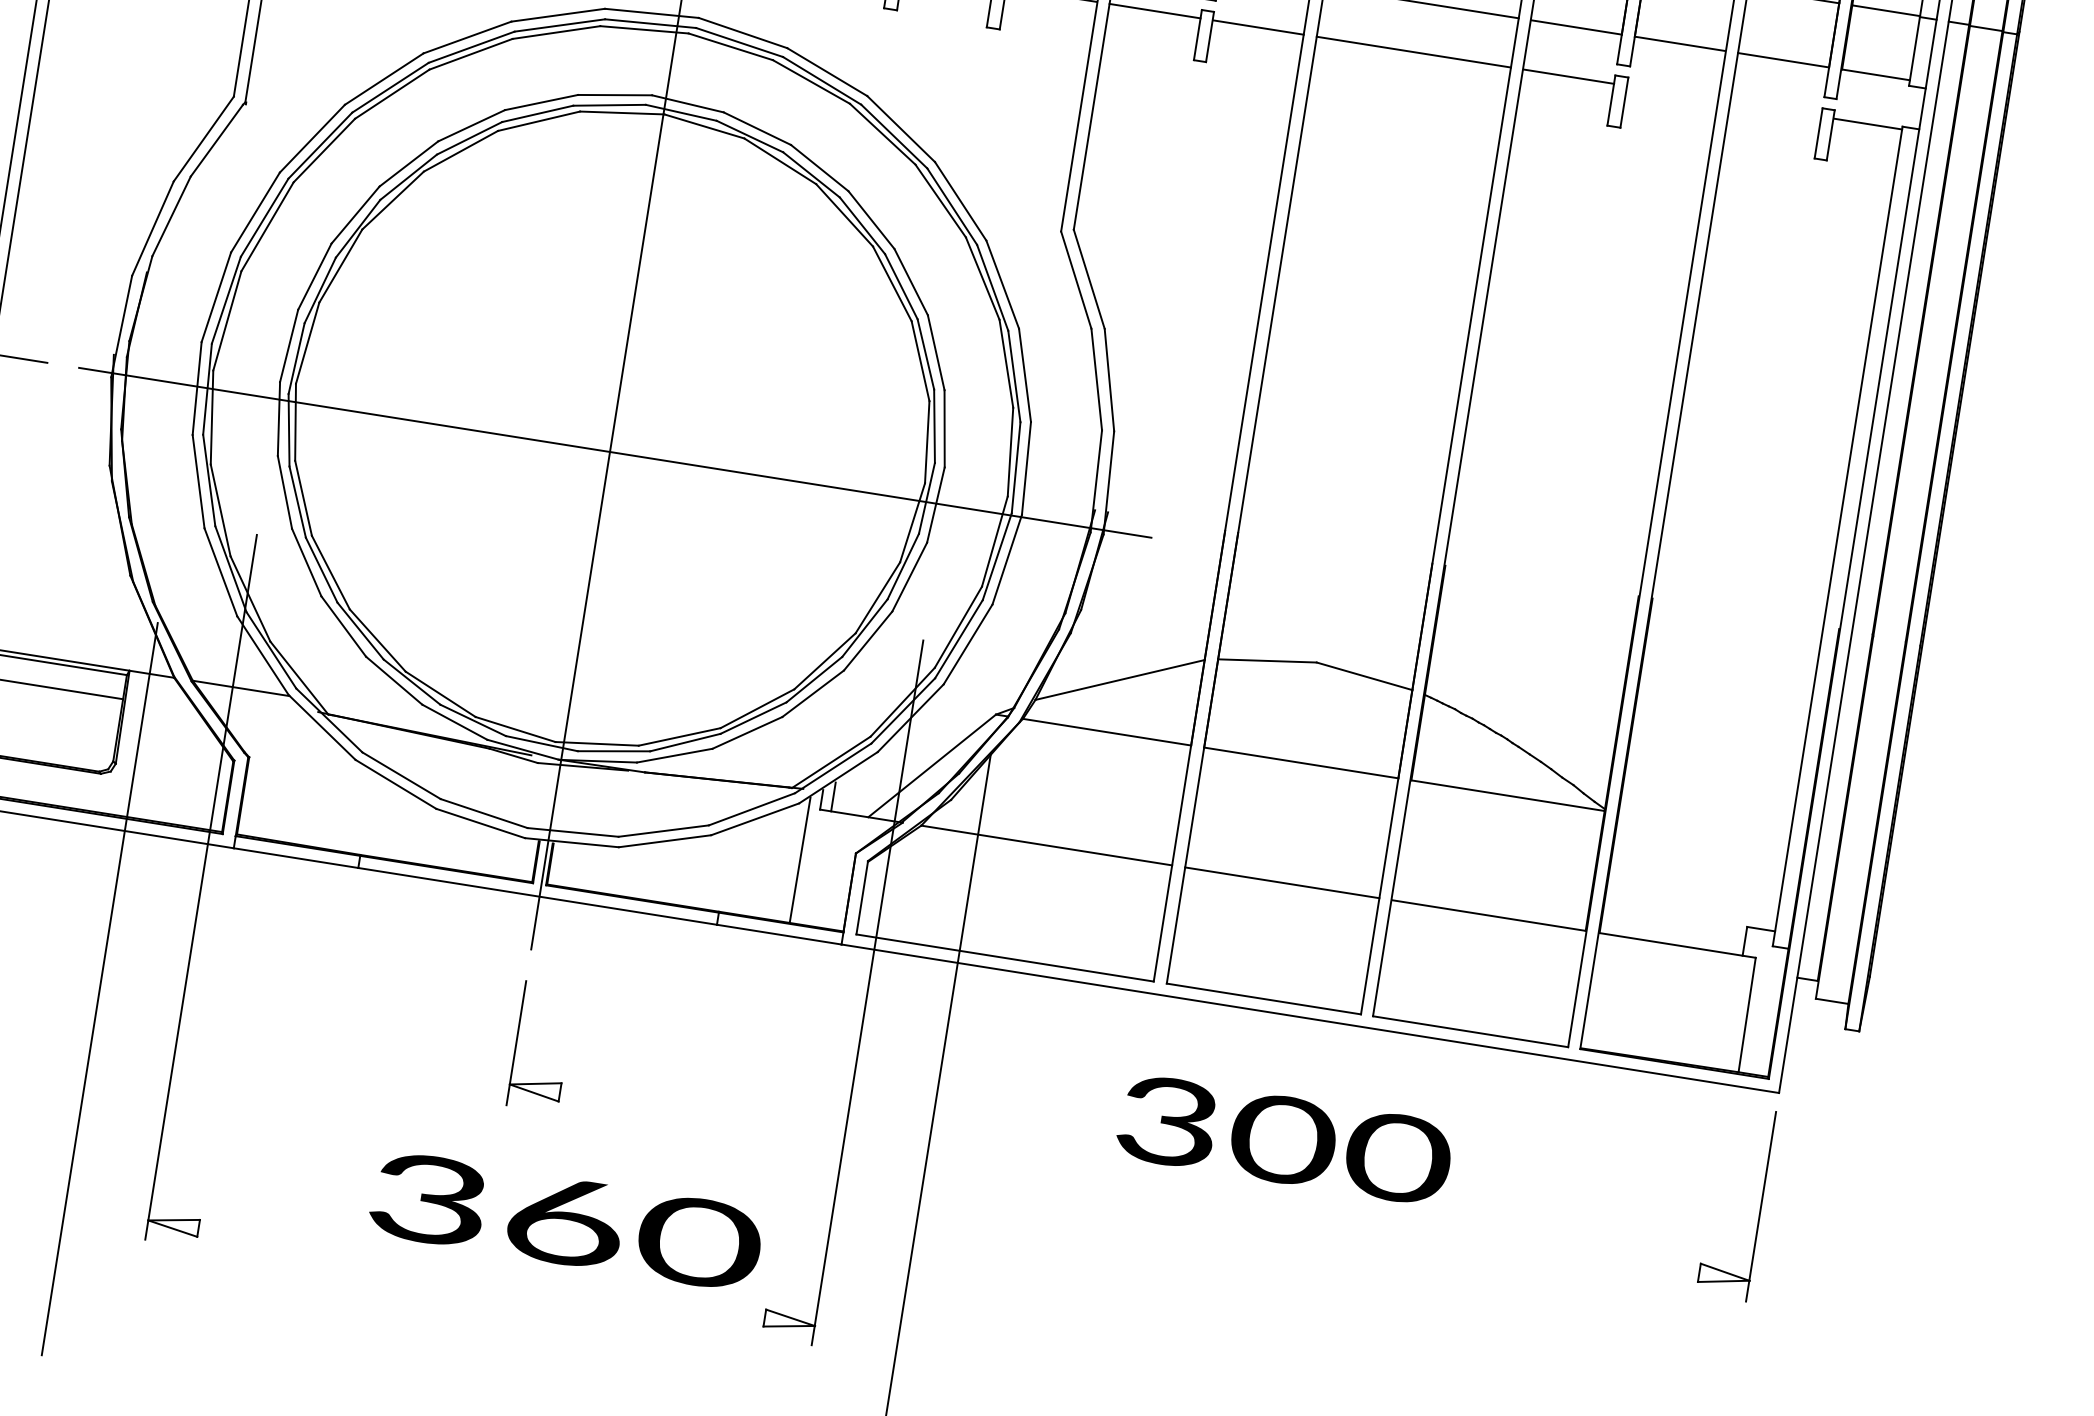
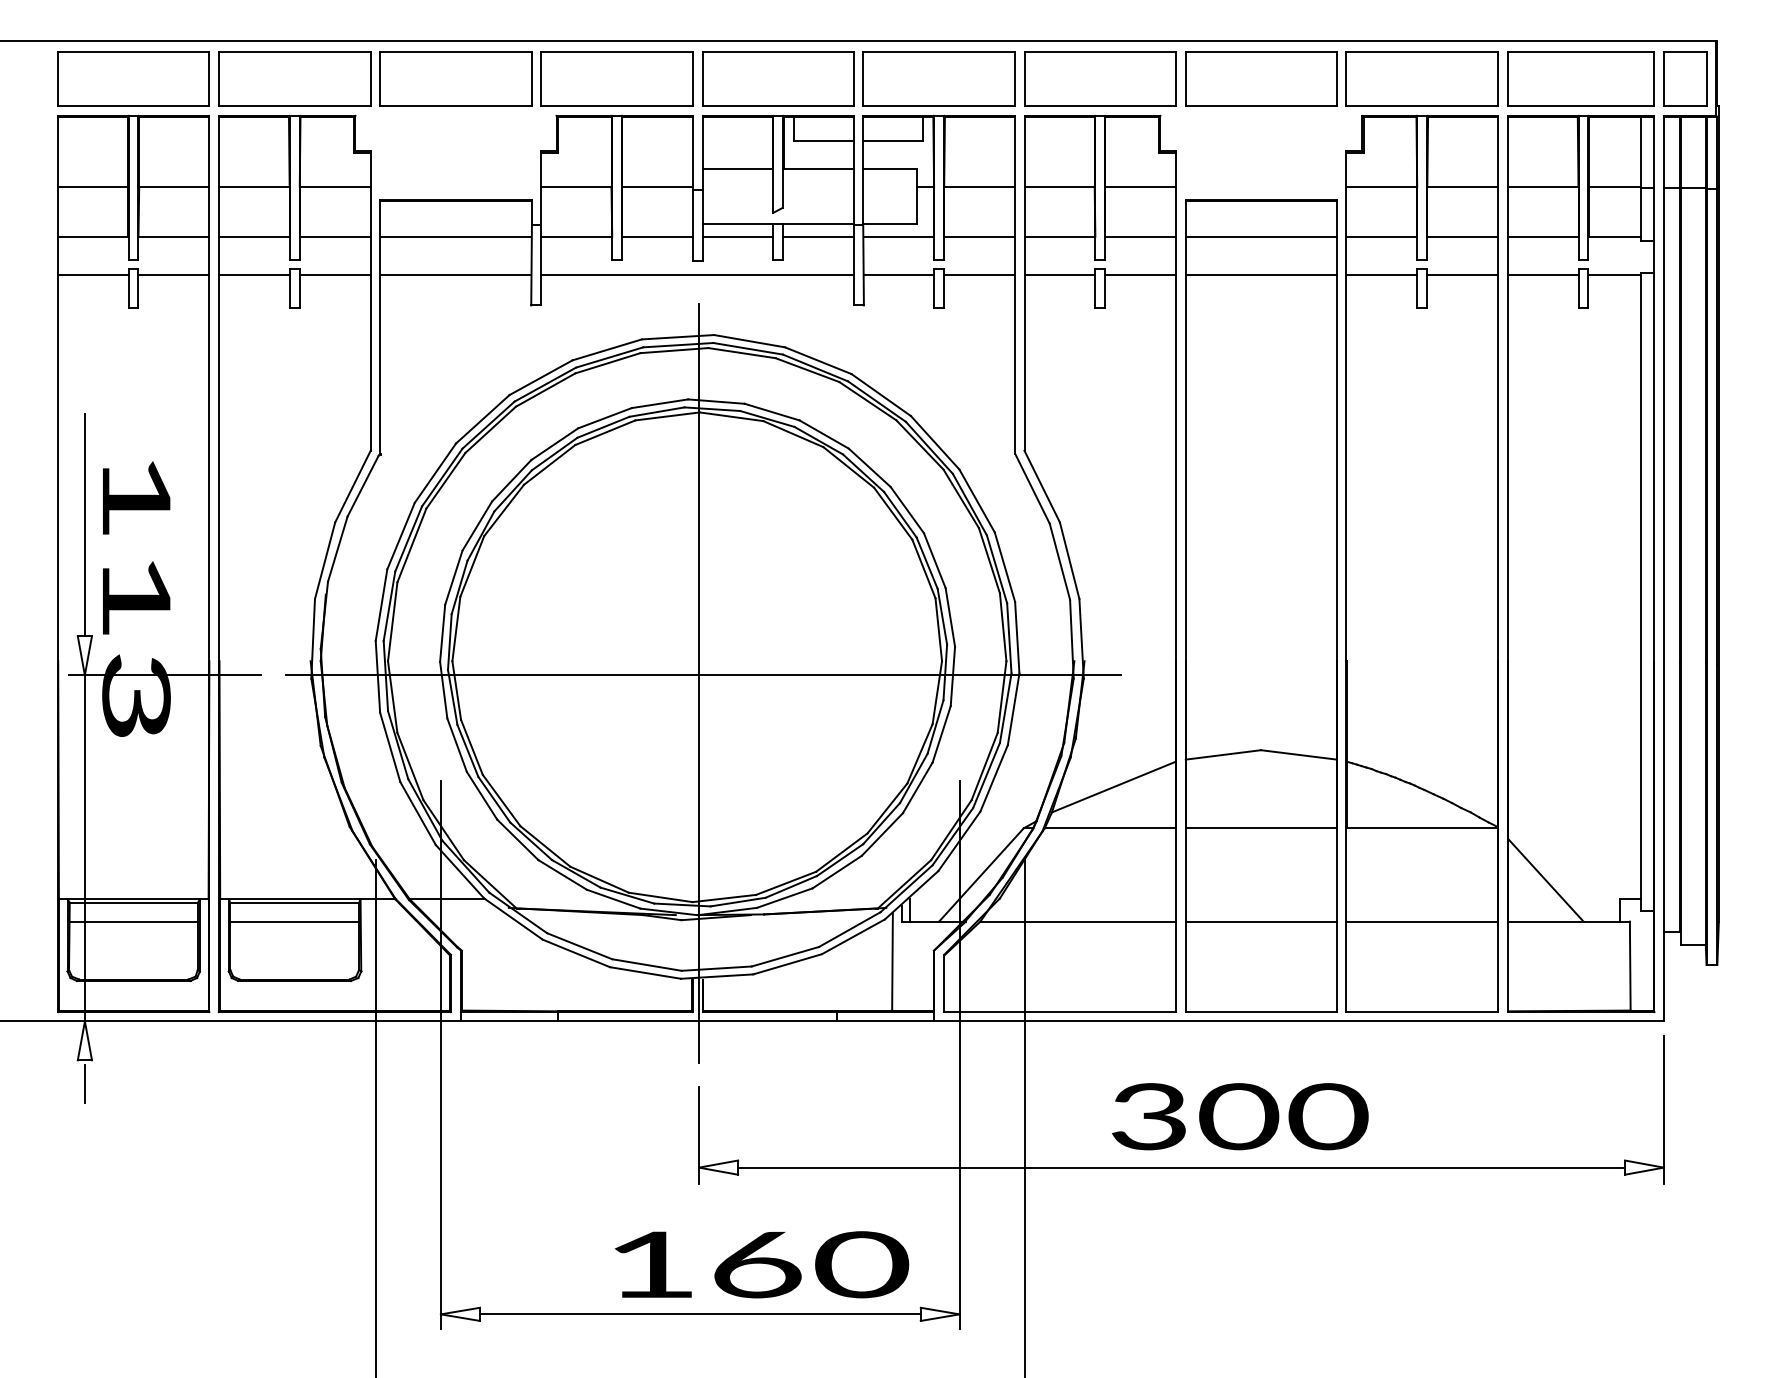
line: (1672, 93) -> (1462, 275), added
line: (1774, 109) -> (1542, 275), added
line: (1655, 887) -> (1545, 880), added
text: (1285, 1139) -> (1240, 1116), moved
line: (1129, 1182) -> (1181, 1167), added
text: (427, 1199) -> (650, 1264), 360 -> 160
line: (481, 1273) -> (700, 1314), added

